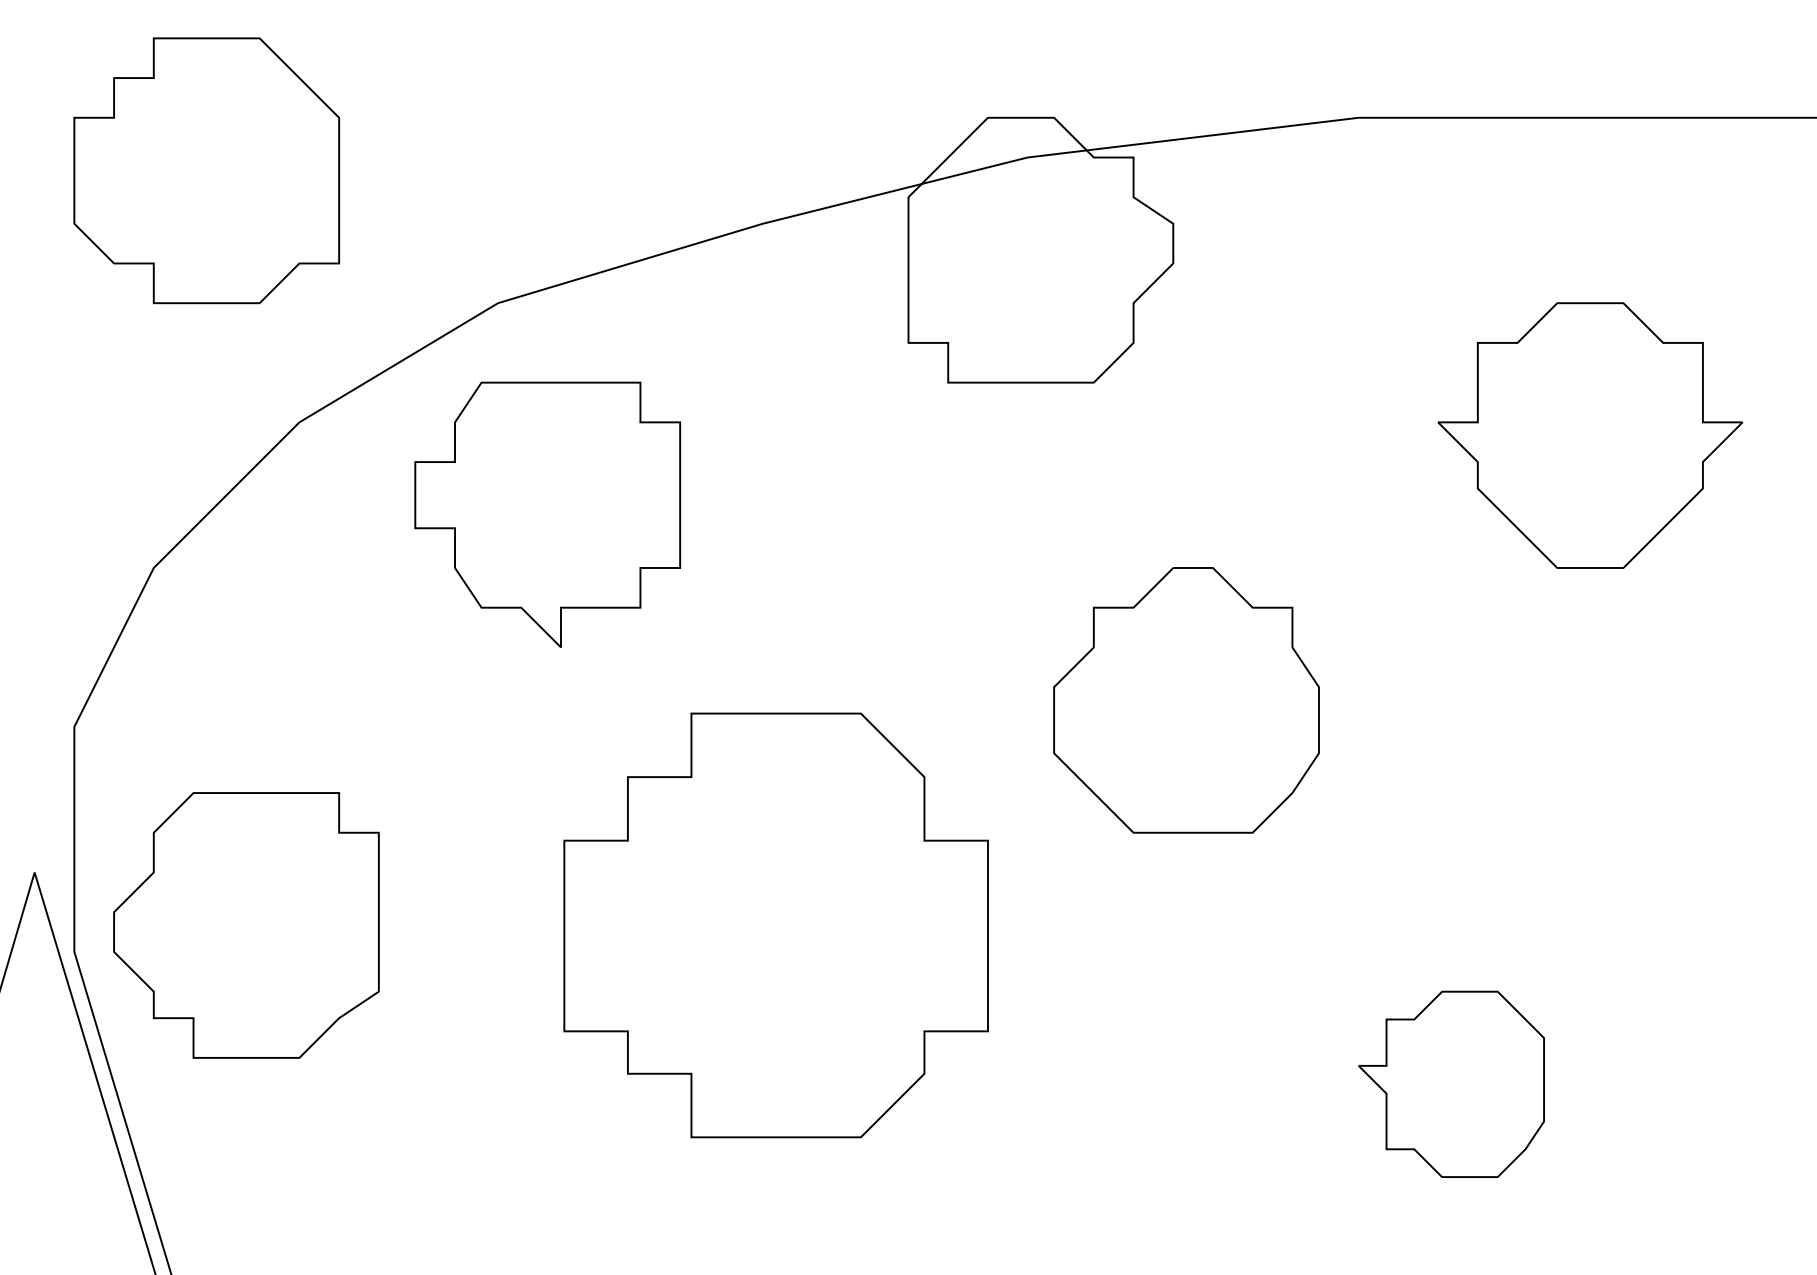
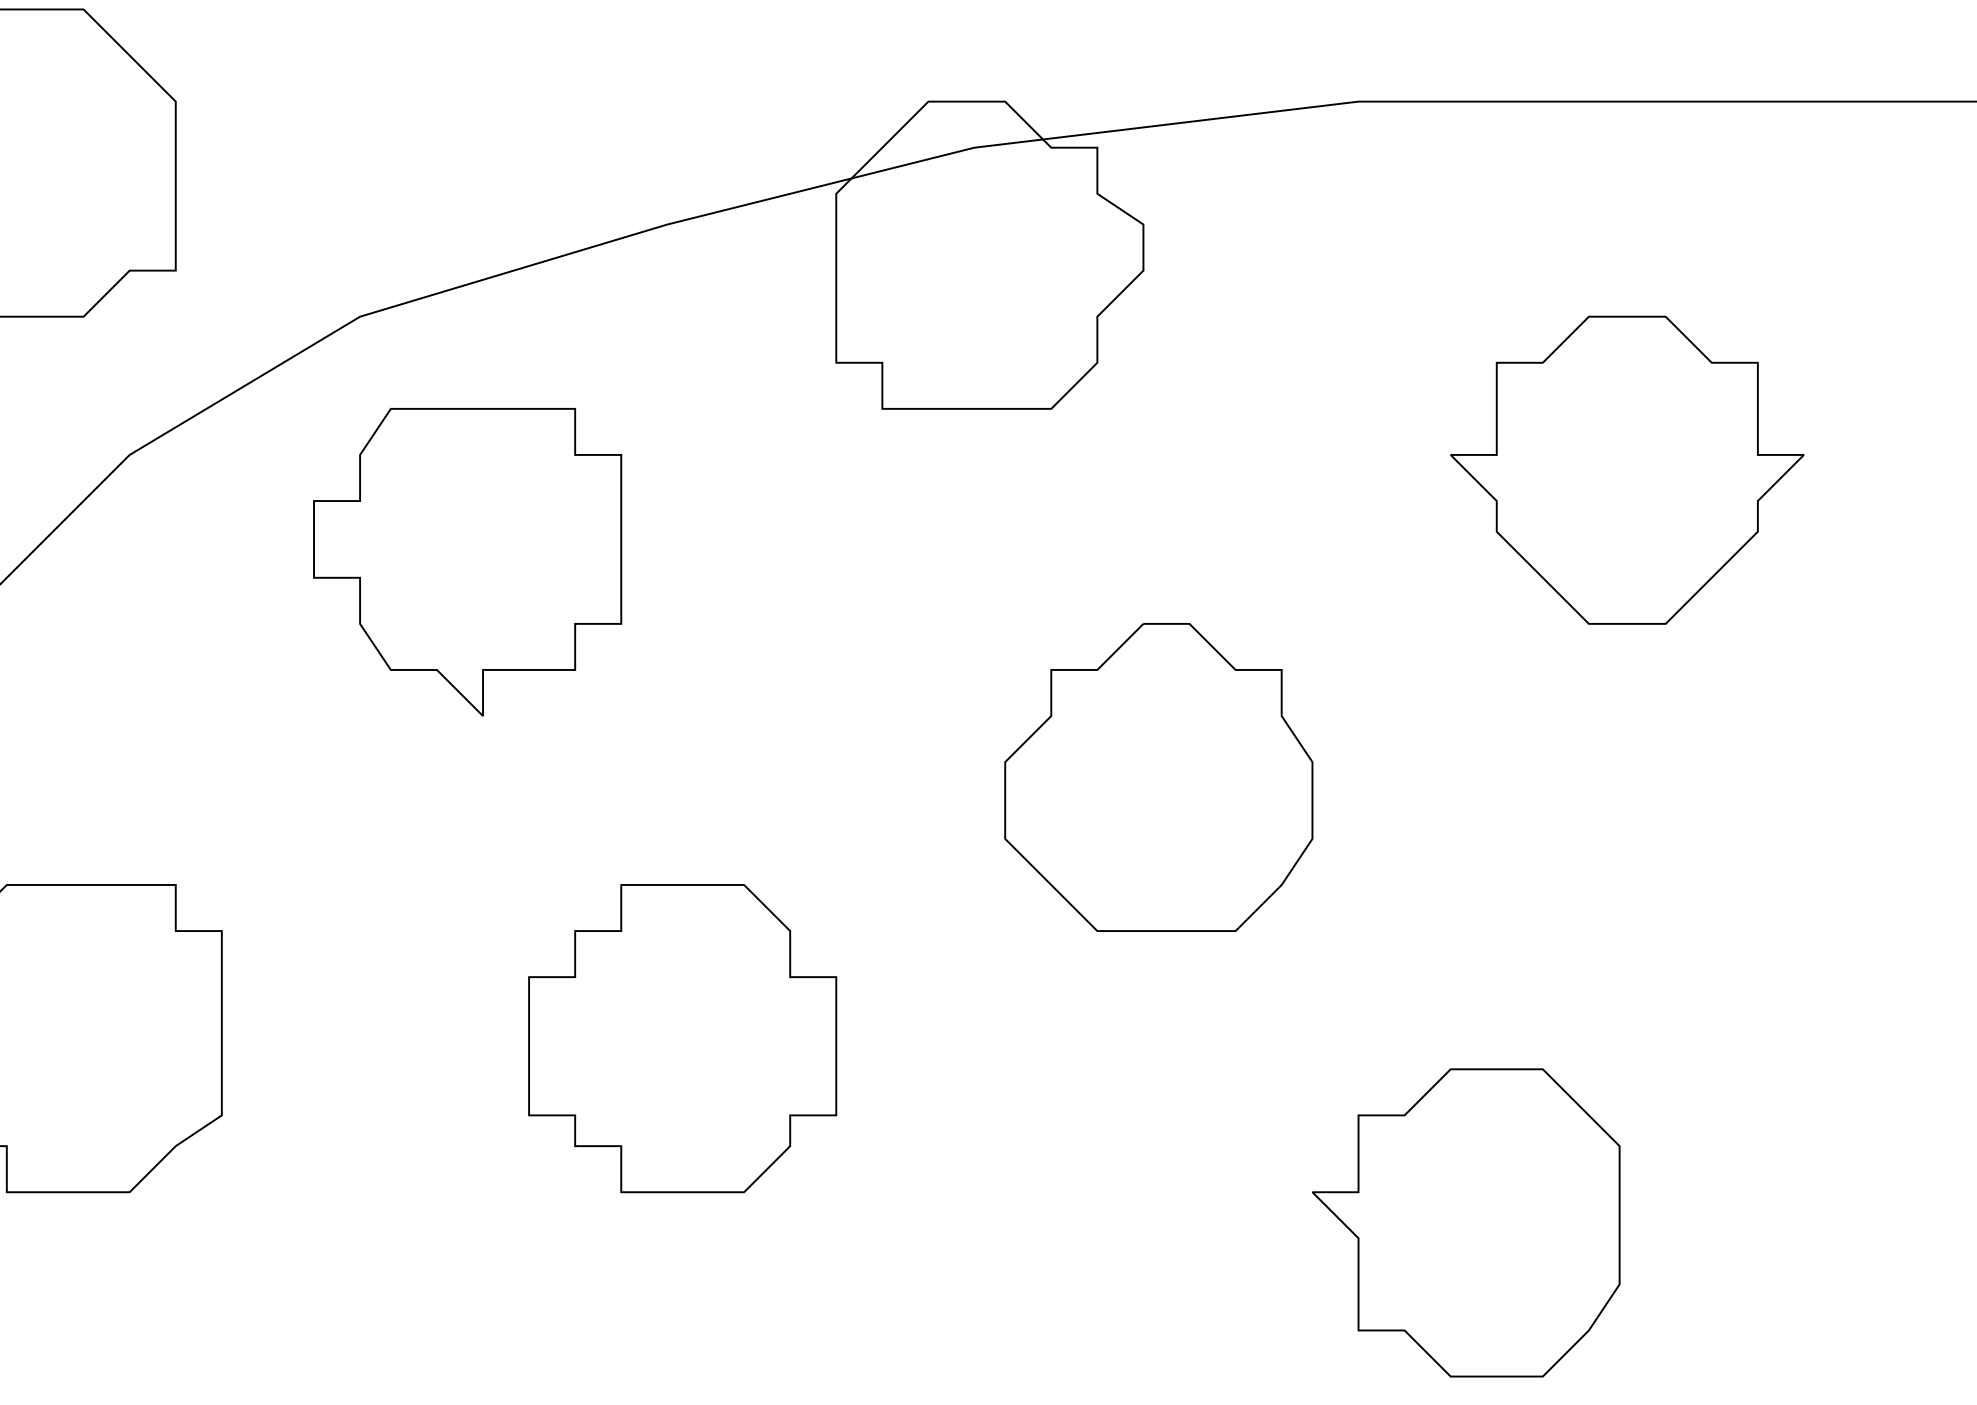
part: (547, 514) -> (467, 561), moved
part: (775, 925) -> (681, 1038), size x0.62
part: (1451, 1084) -> (1466, 1223), size x1.43

